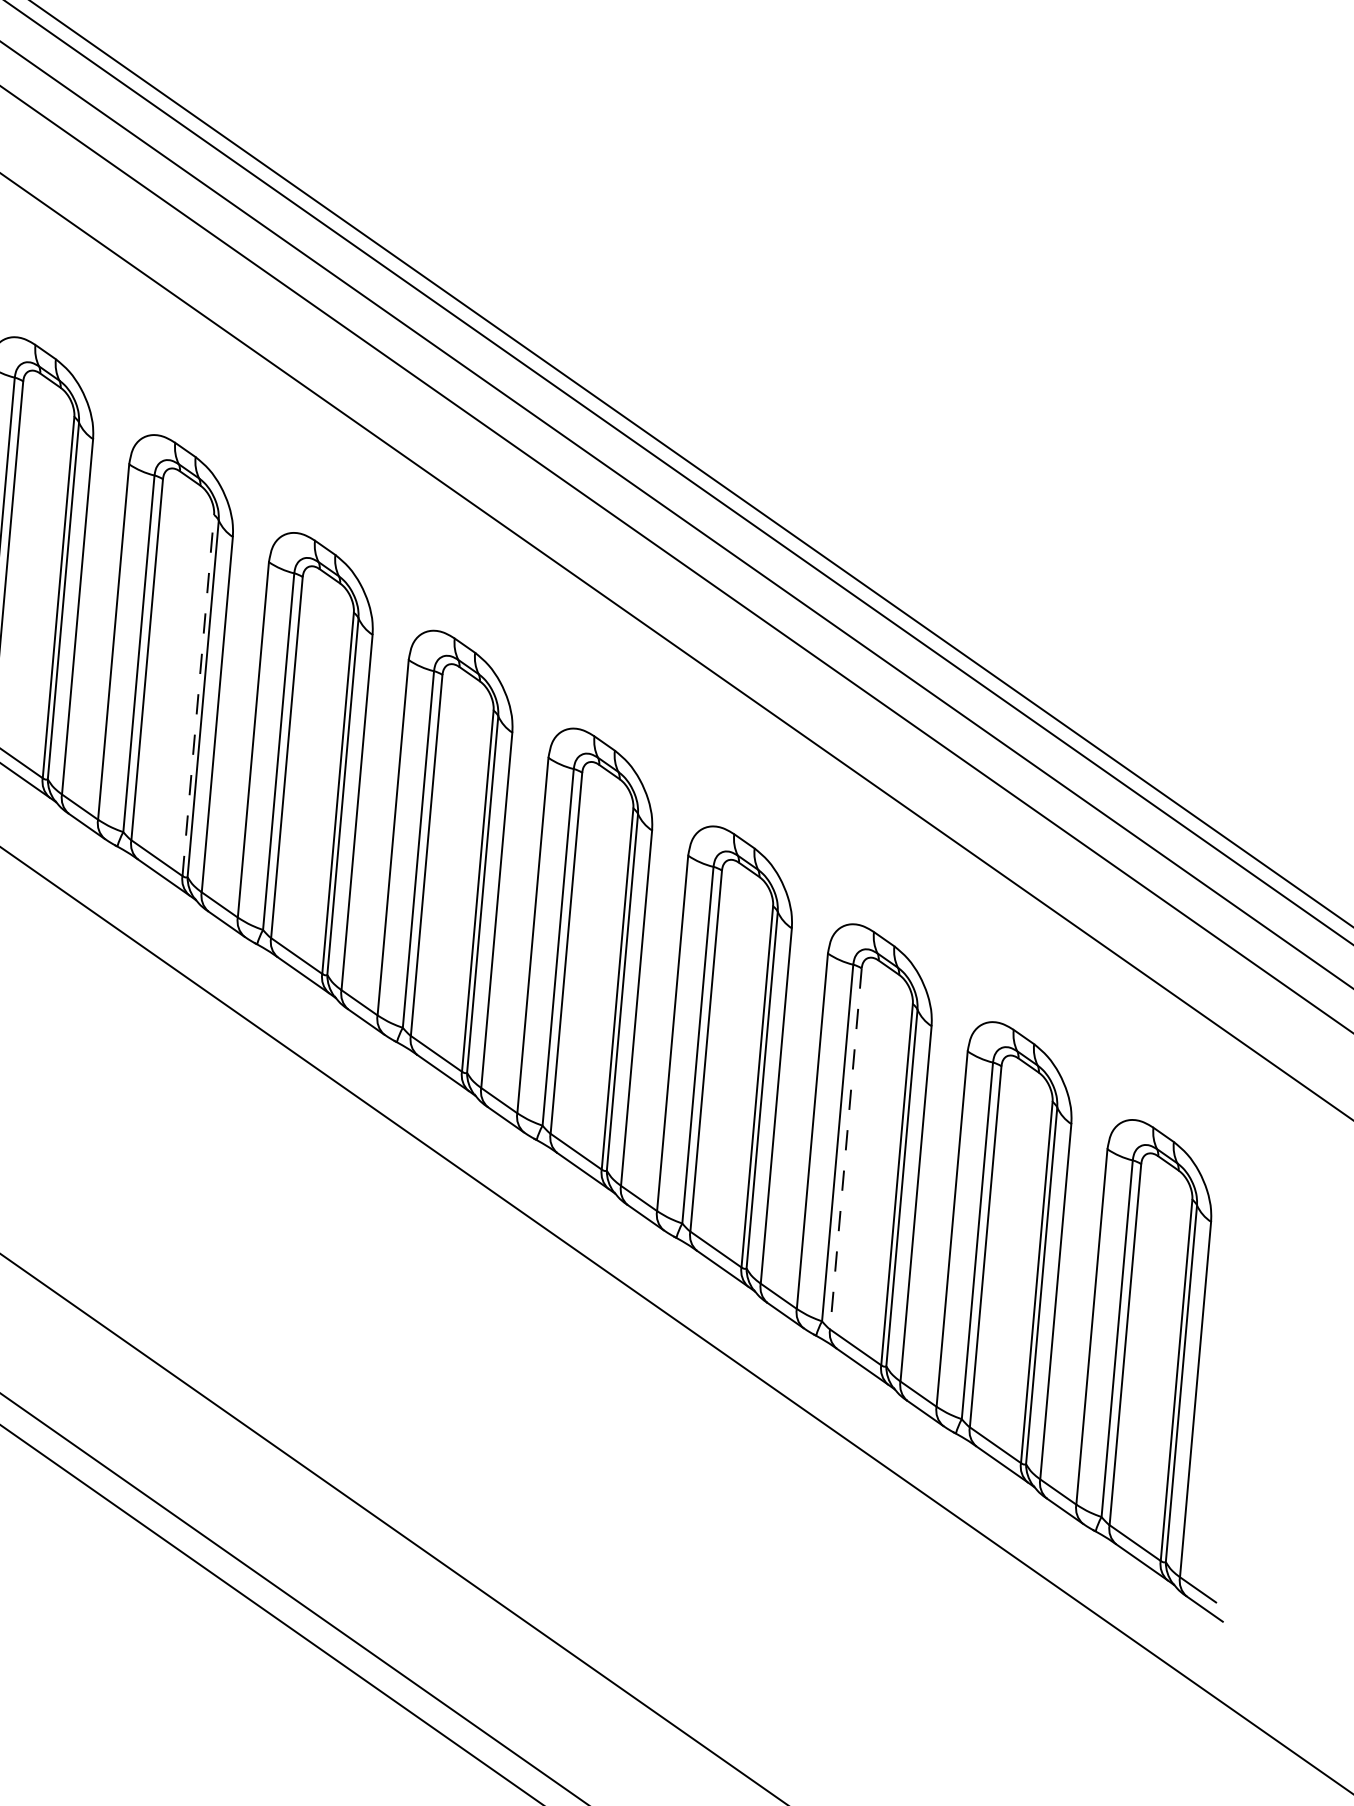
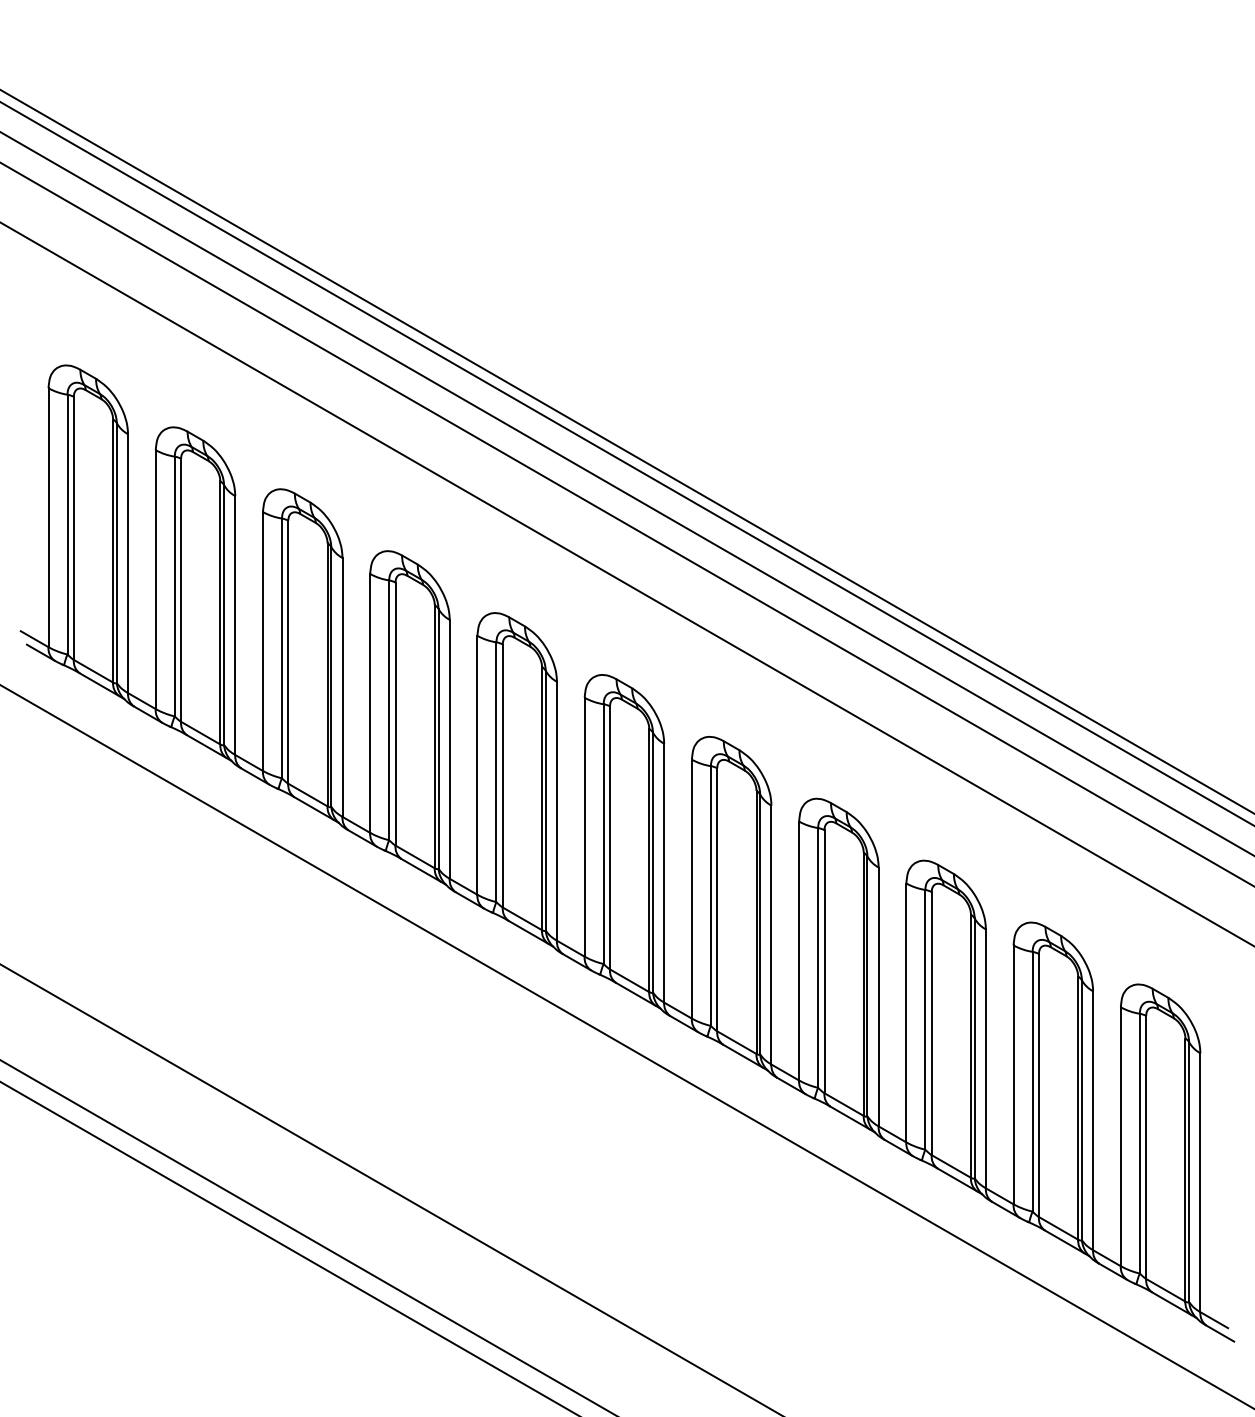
line: (197, 695) -> (434, 736), dashed -> solid
line: (845, 1148) -> (931, 1023), dashed -> solid

